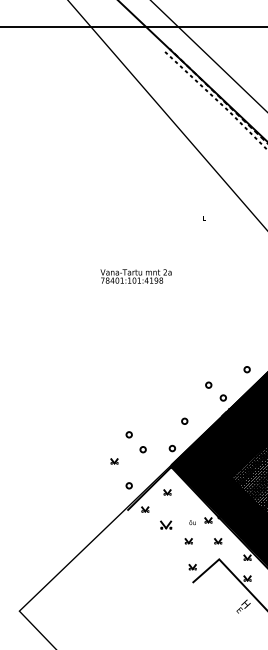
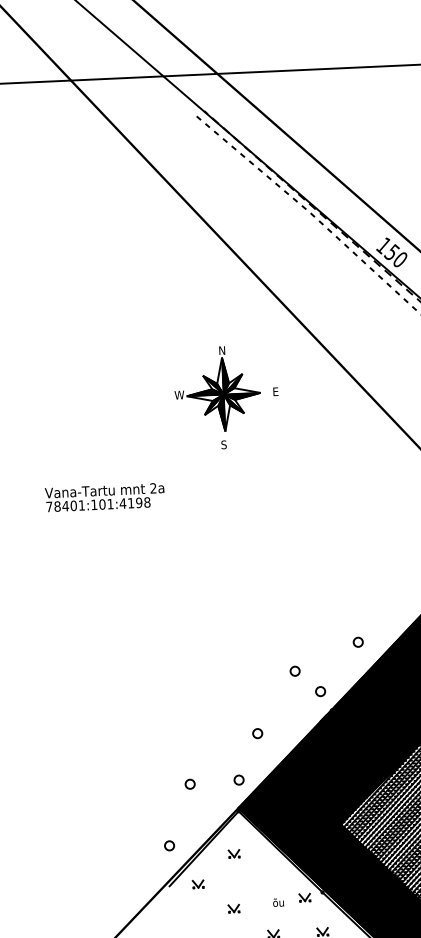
part: (169, 219) -> (216, 396), added
text: (135, 276) -> (103, 497), moved
part: (128, 434) -> (164, 759), removed
part: (114, 461) -> (143, 806), removed
part: (165, 524) -> (233, 907), size x0.62

